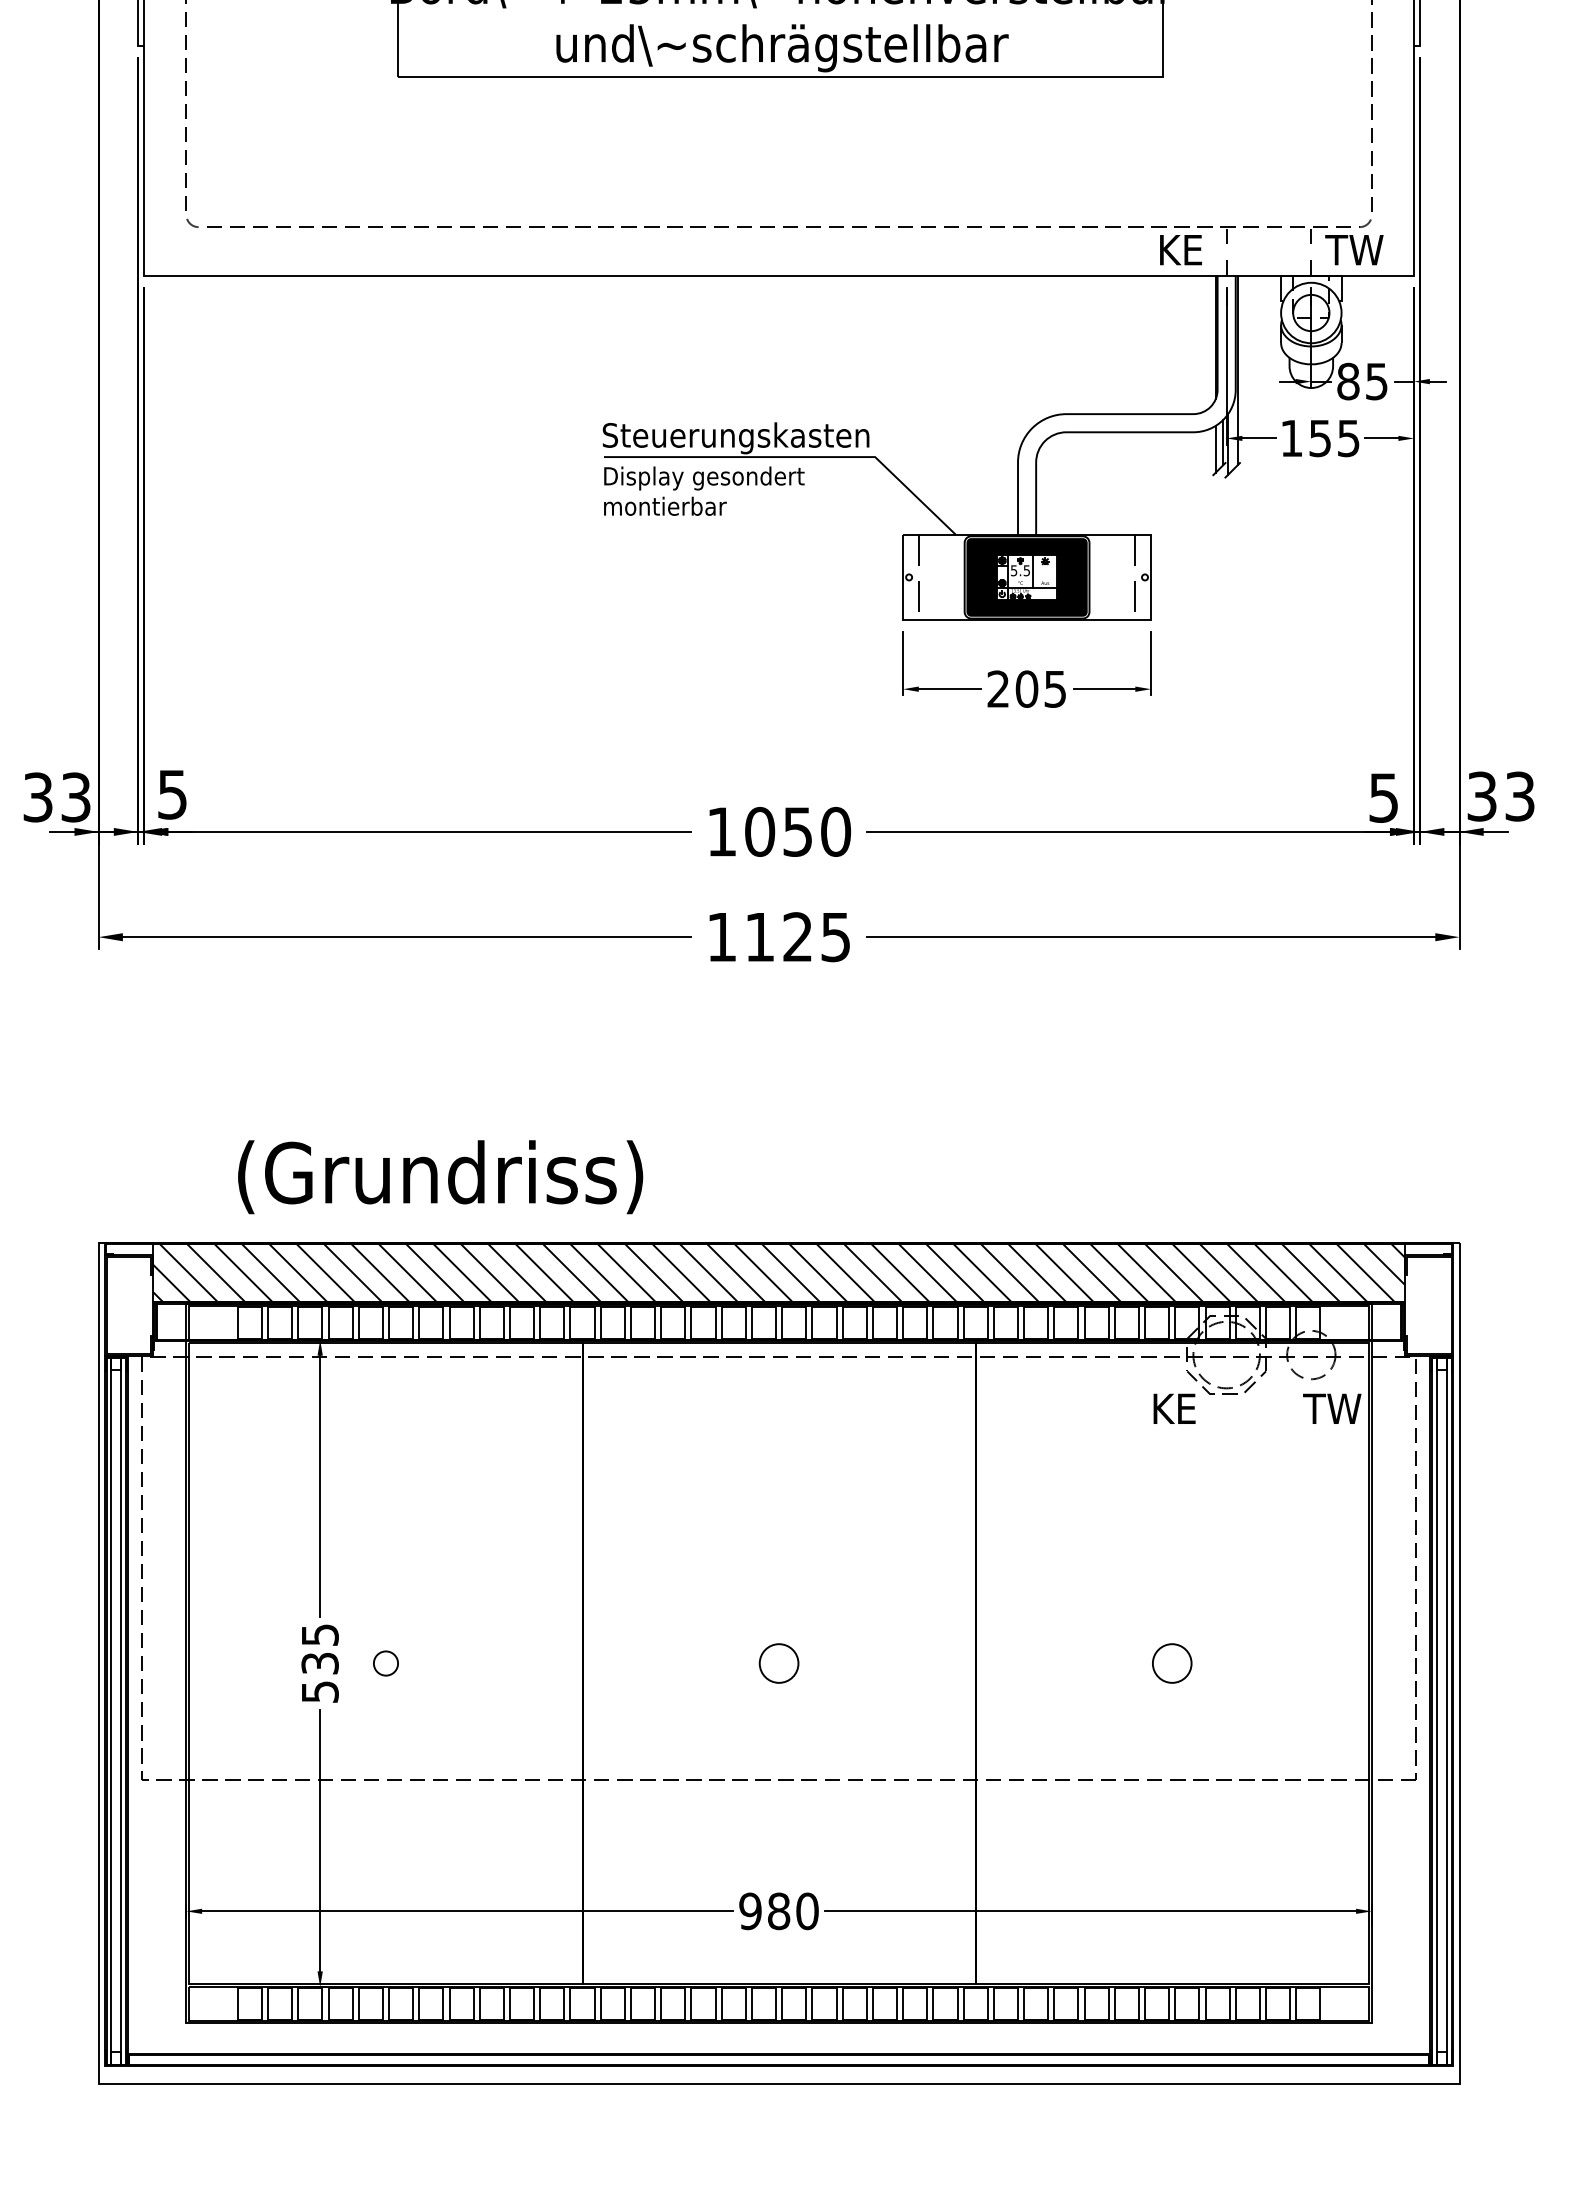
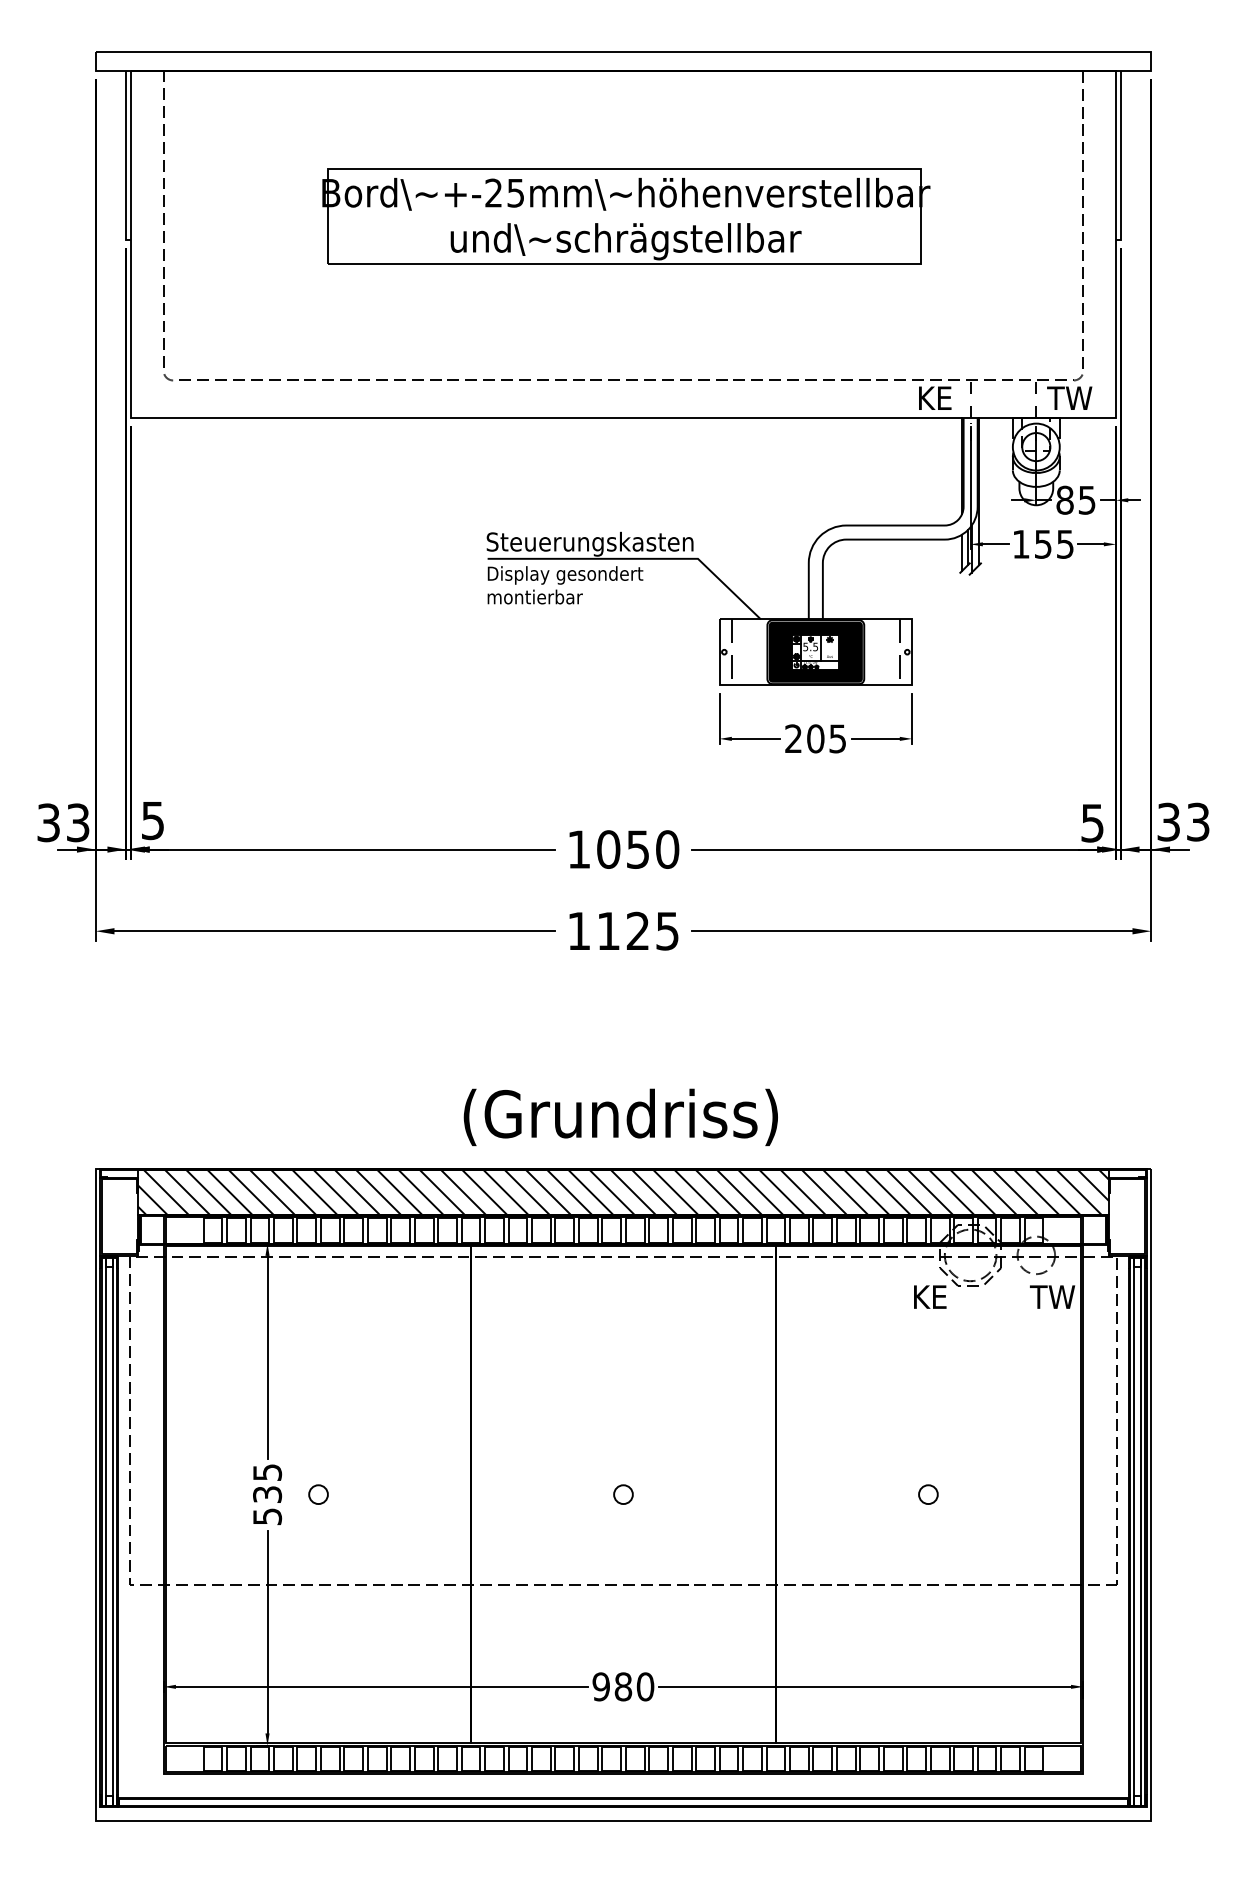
text: (440, 1177) -> (620, 1117), moved
circle: (779, 1663) -> (623, 1494), size x0.62
circle: (1172, 1663) -> (928, 1494), size x0.62

